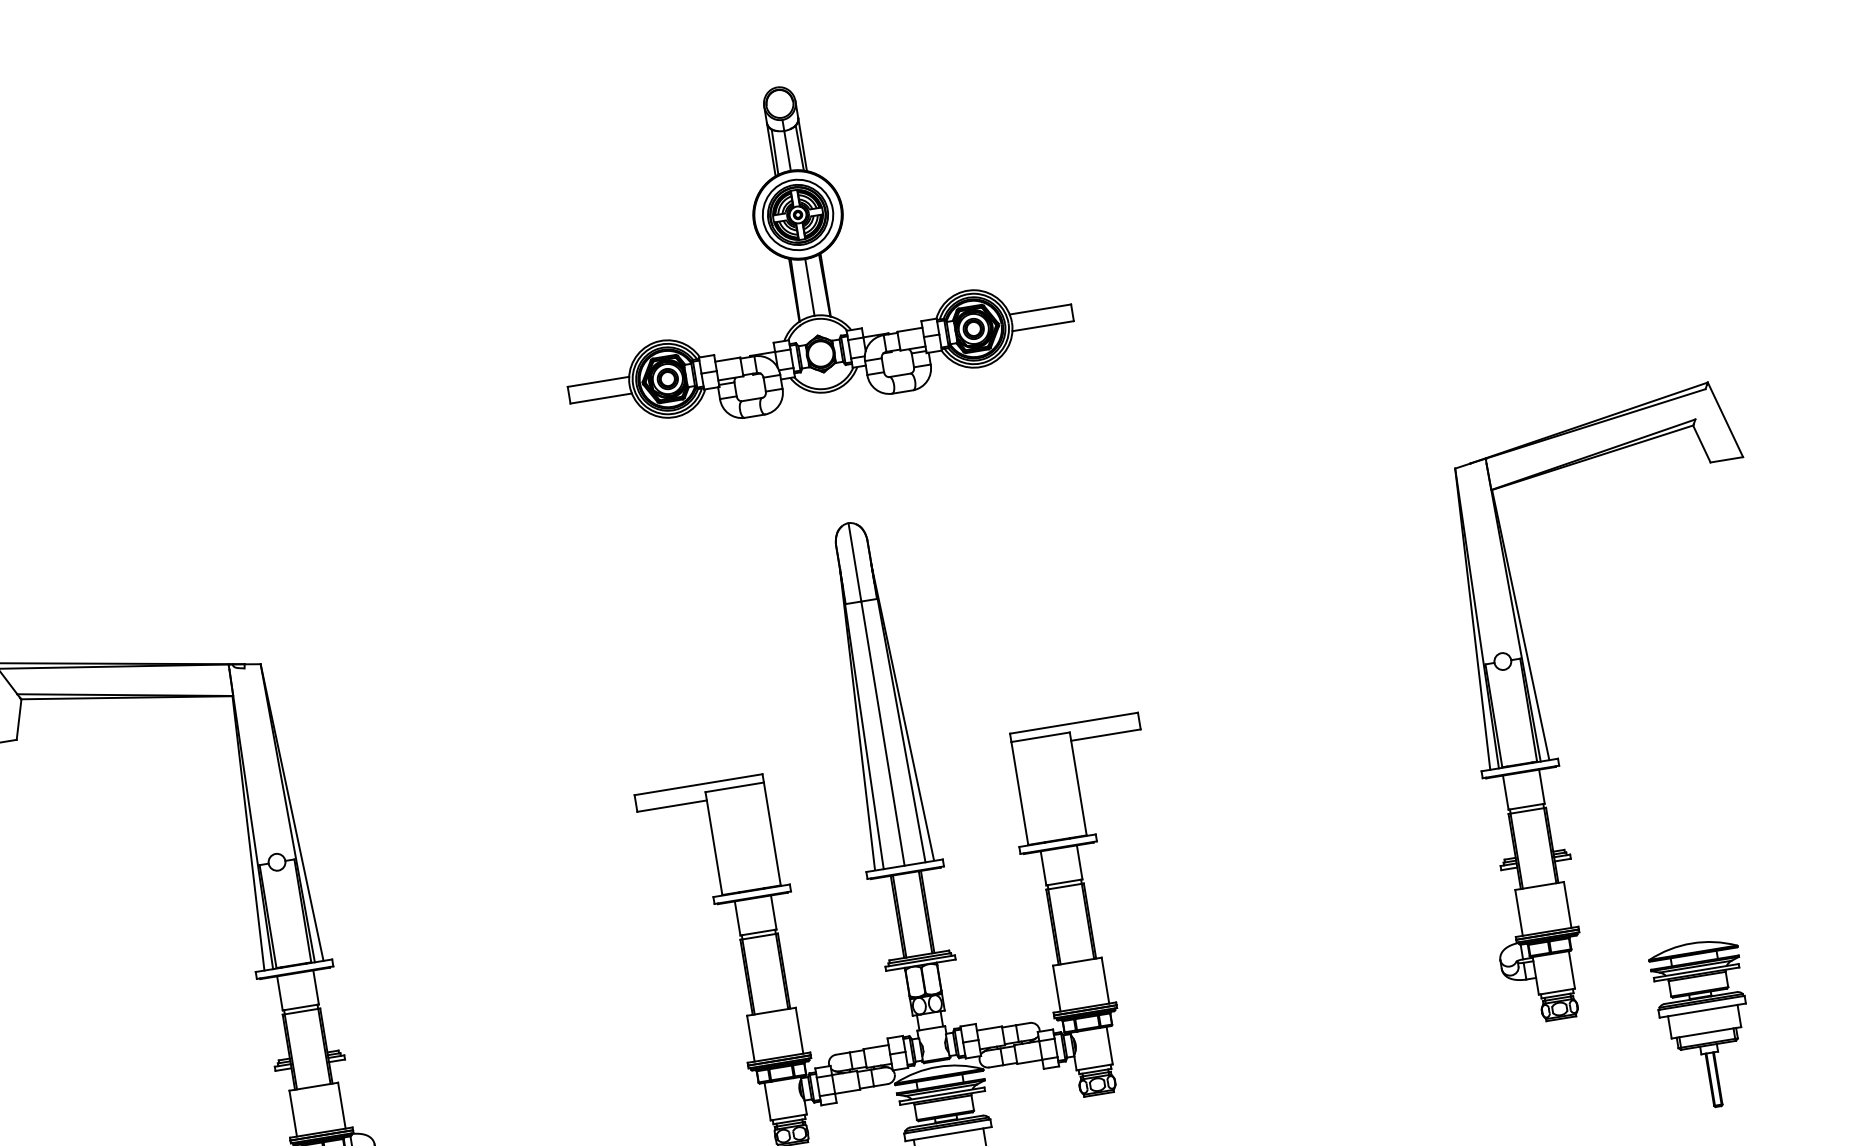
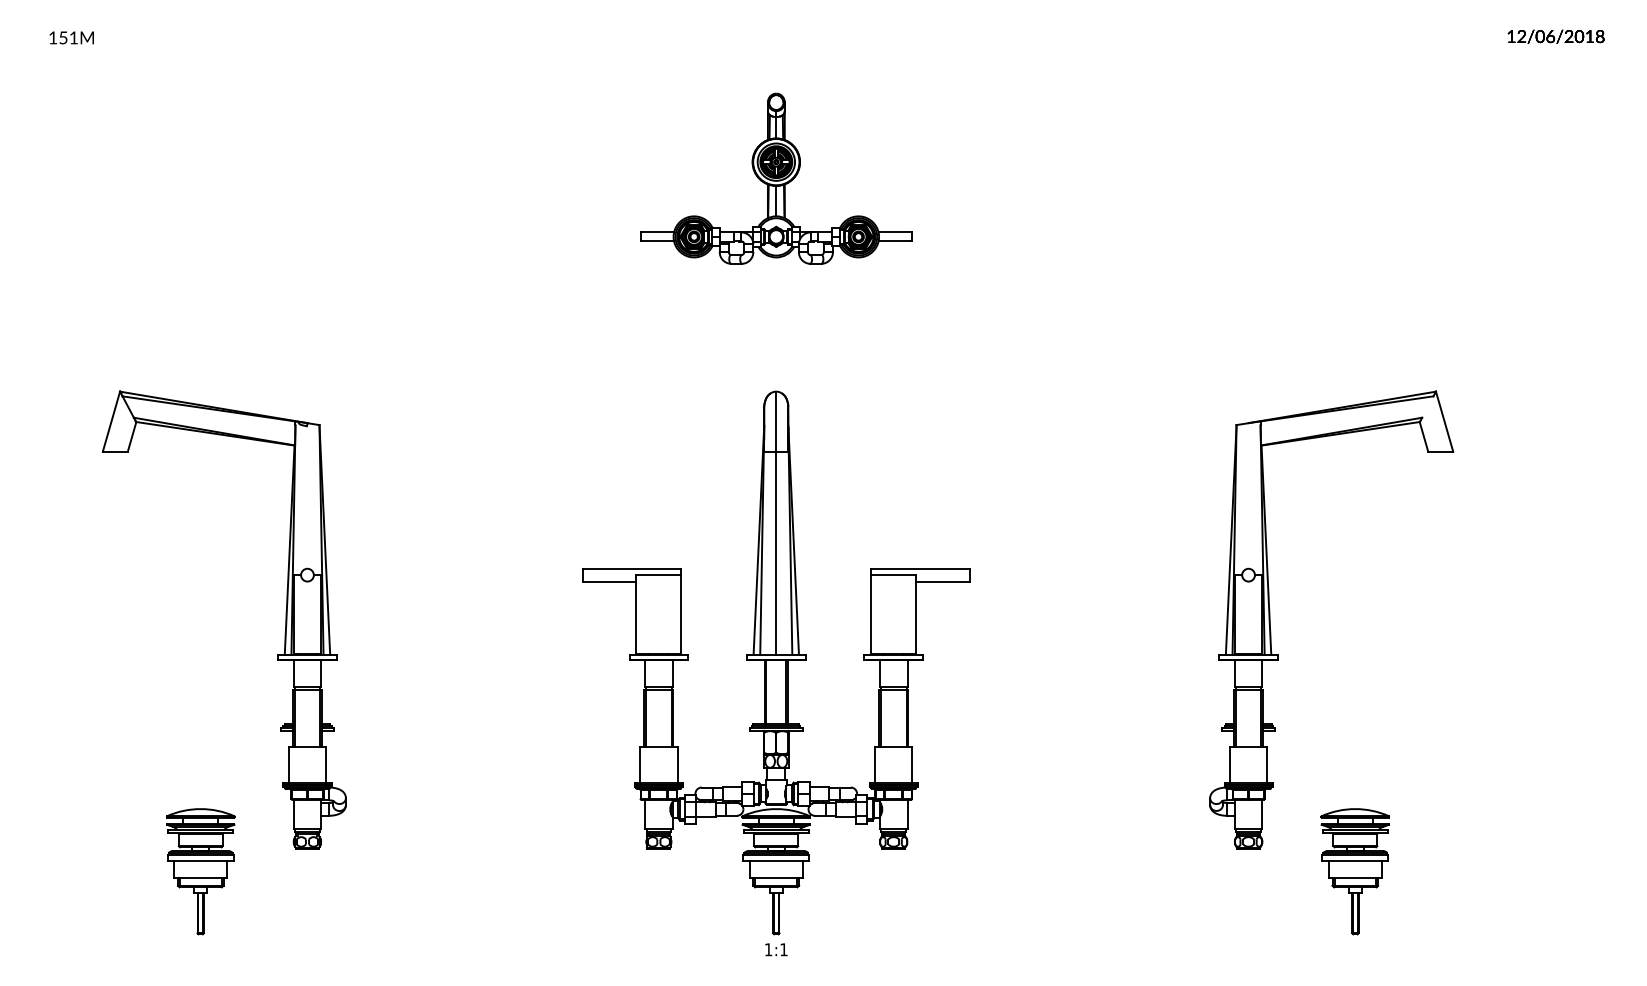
part: (803, 245) -> (776, 178), size x0.7

